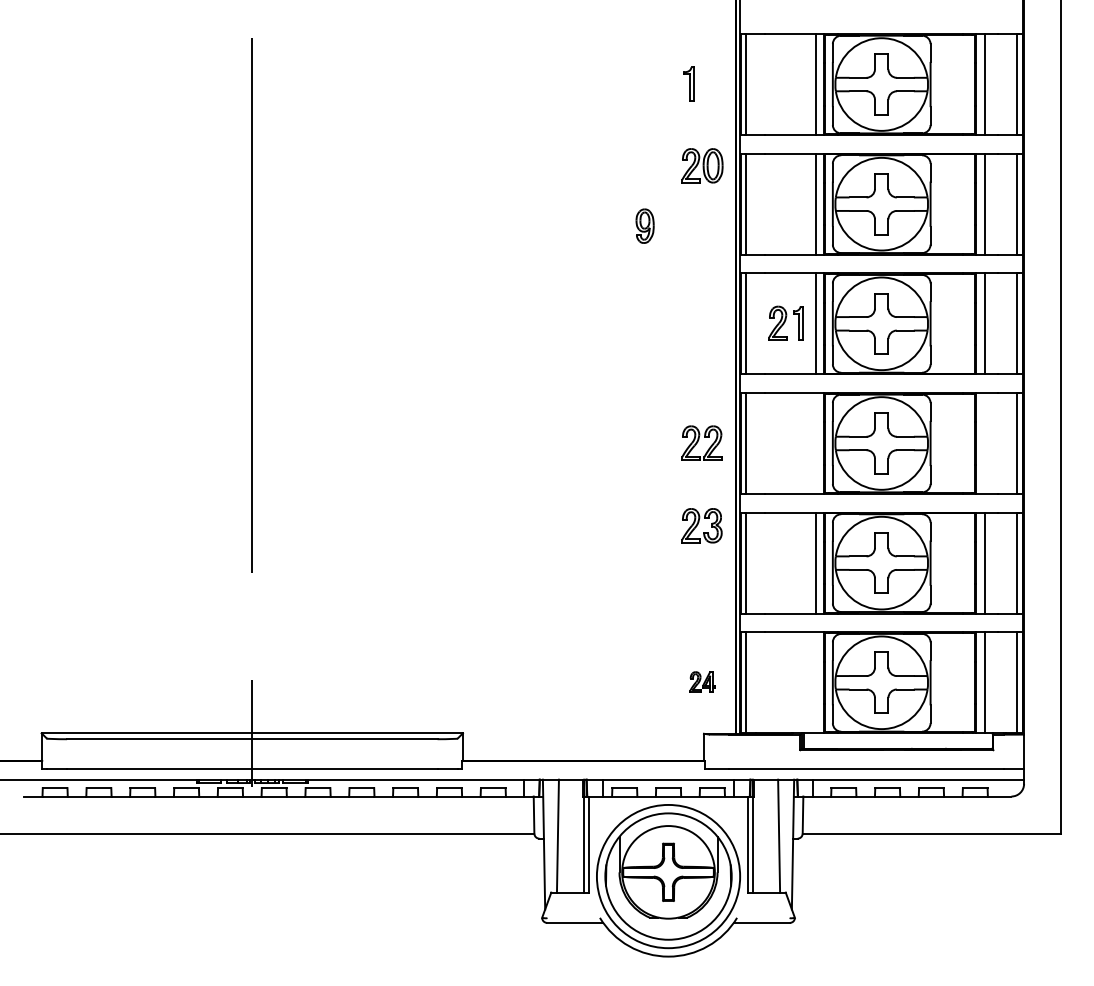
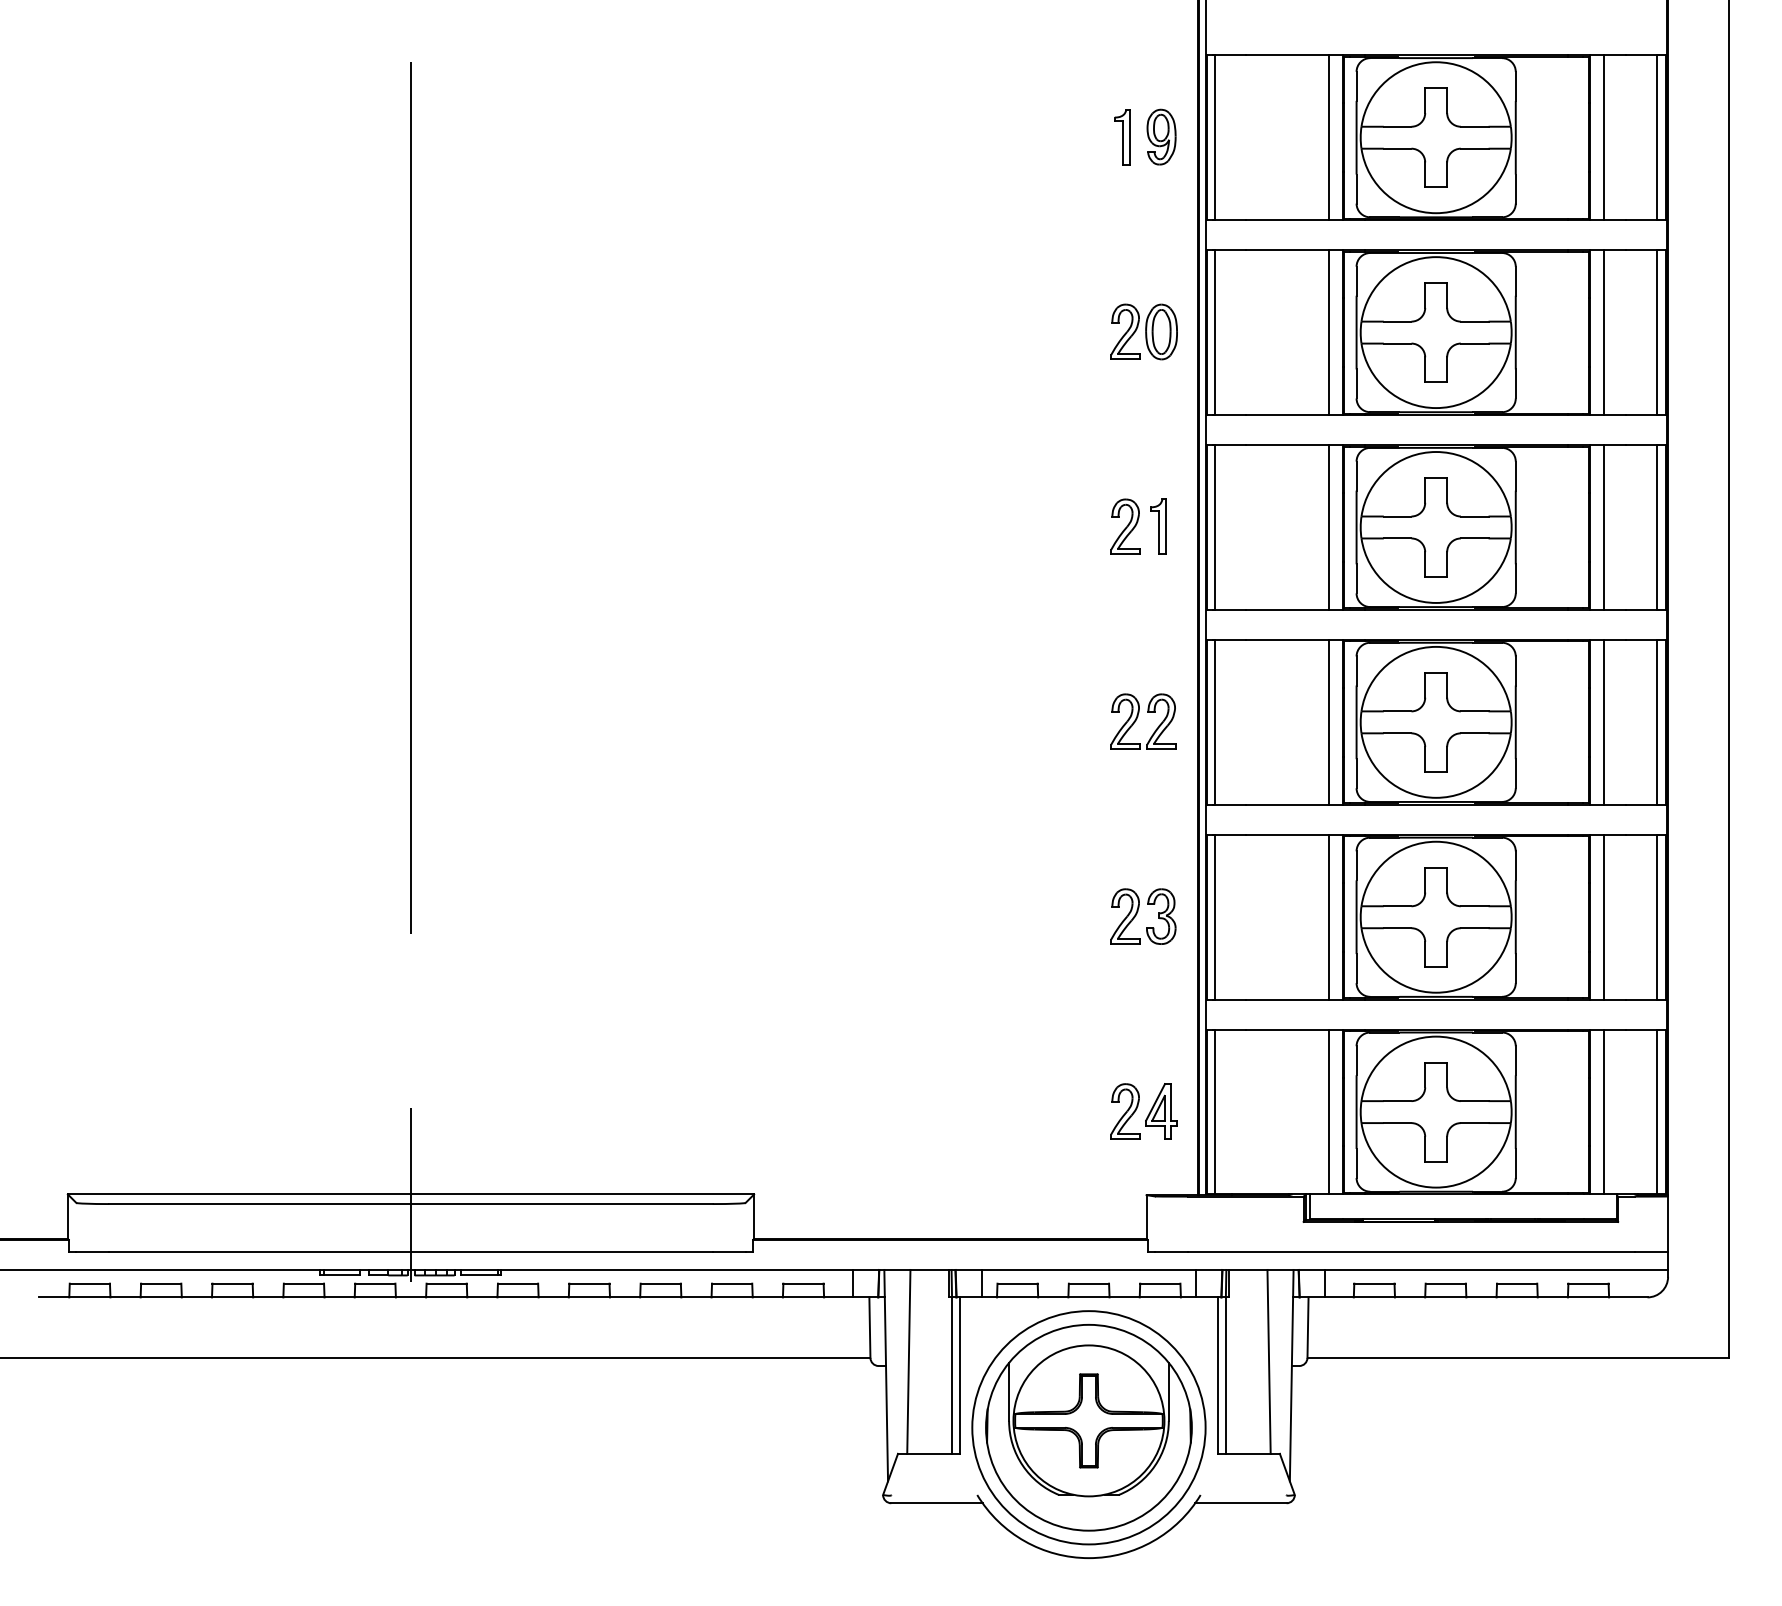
part: (702, 165) -> (1144, 331), moved
part: (644, 225) -> (1160, 136), moved
part: (785, 322) -> (1137, 525), moved
line: (815, 443) -> (1328, 722), added
line: (984, 443) -> (1603, 722), added
part: (701, 525) -> (1142, 916), moved
part: (702, 681) -> (1144, 1110), size x1.67
line: (815, 682) -> (1328, 1111), added

